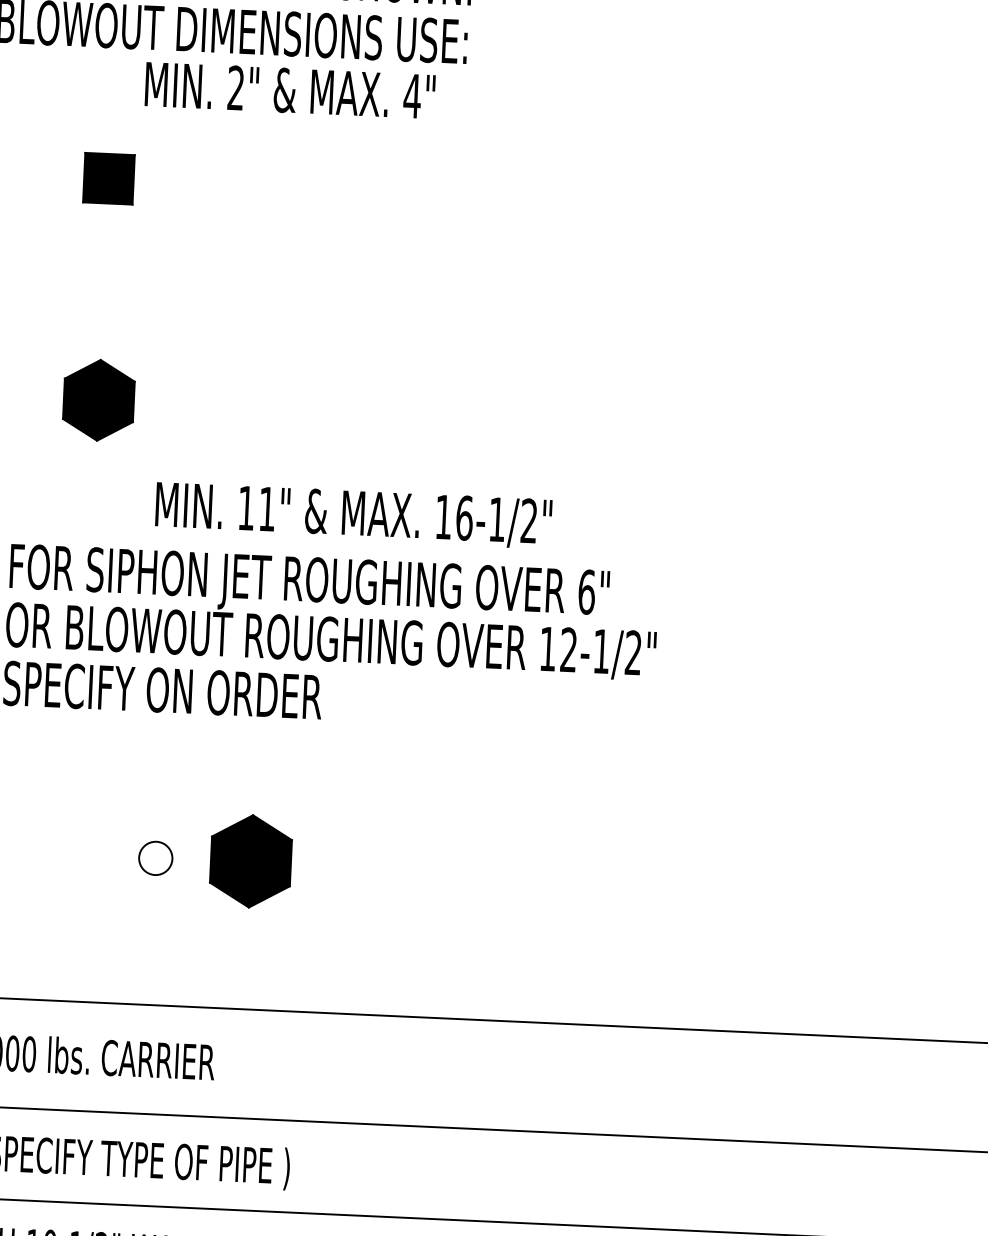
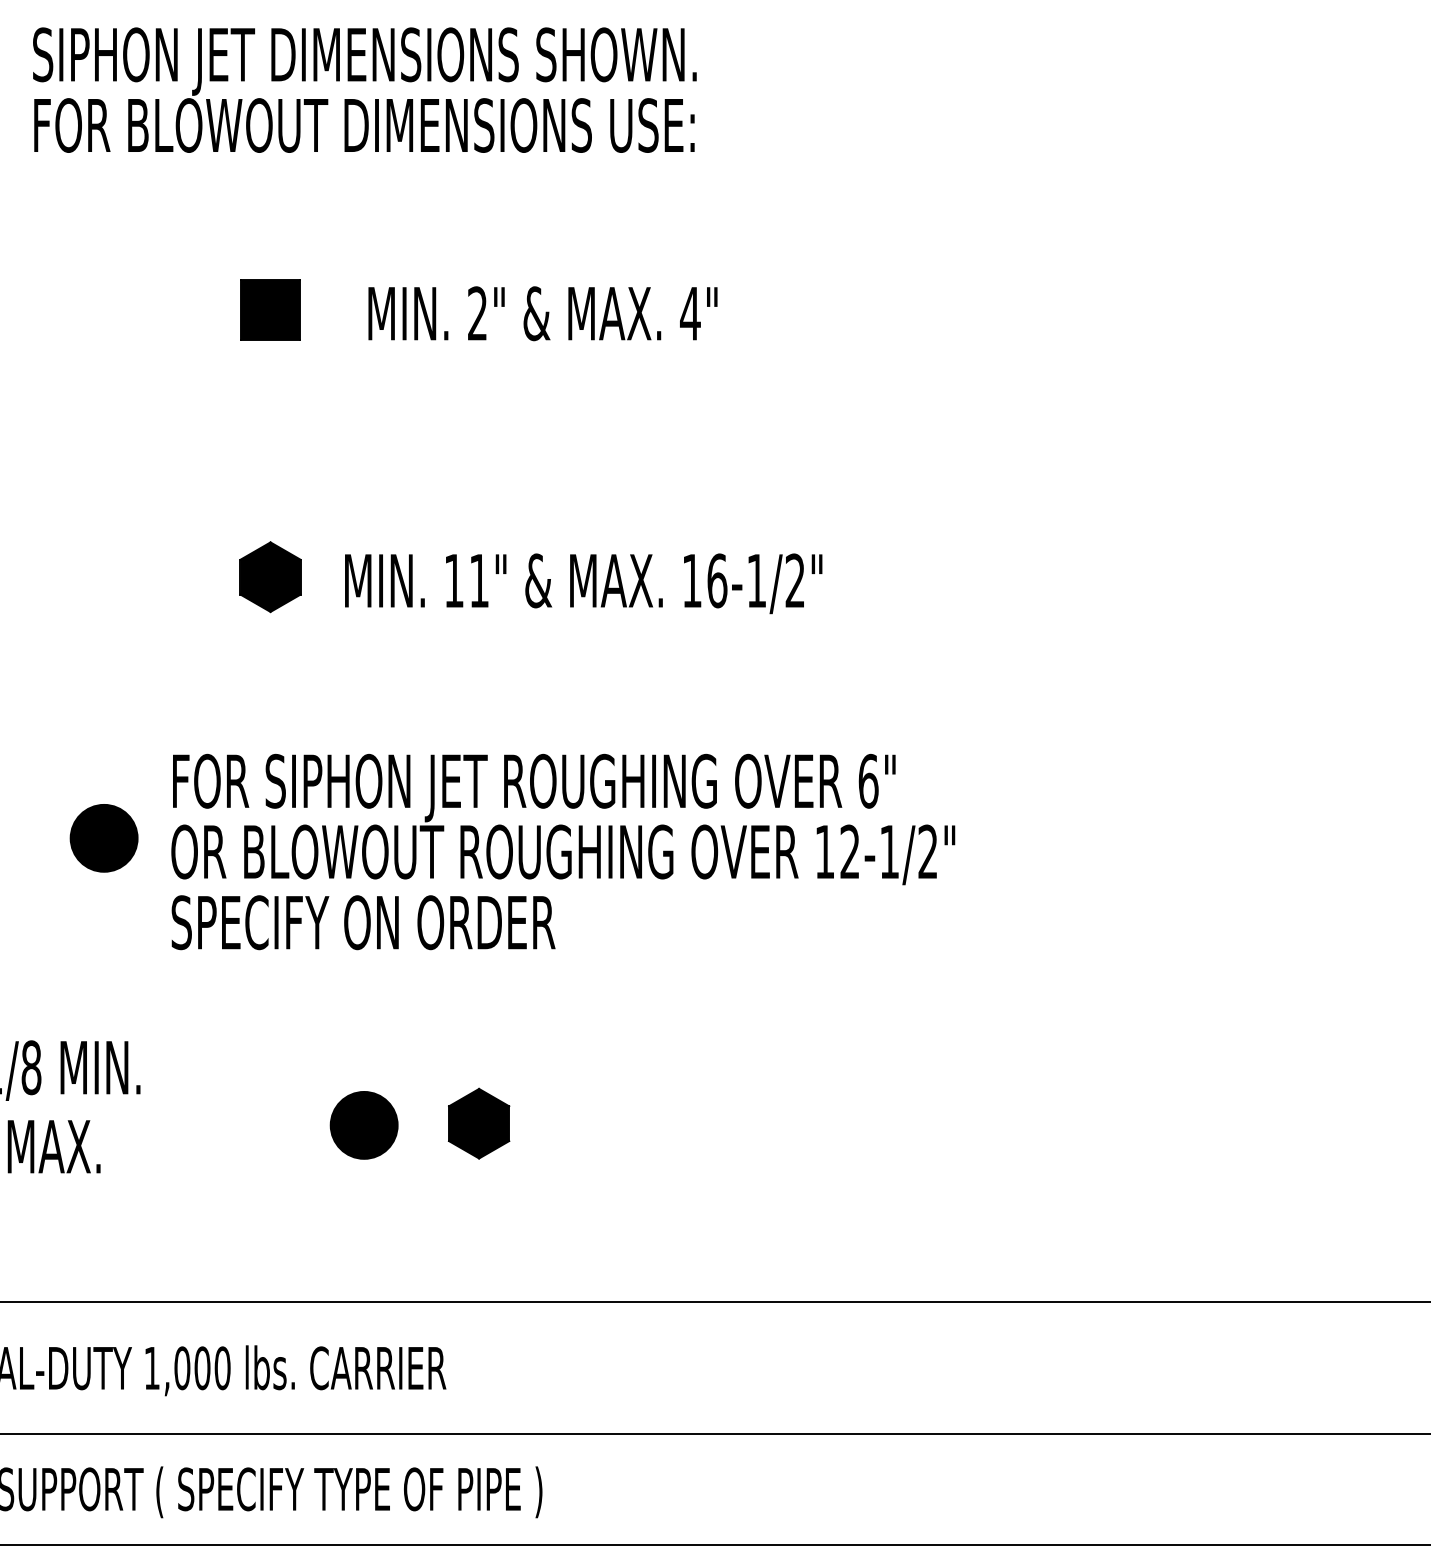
text: (289, 90) -> (542, 313), moved
part: (98, 400) -> (270, 577), size x0.71
text: (353, 515) -> (583, 583), moved
part: (155, 858) -> (363, 1125), size x1.67
part: (251, 861) -> (479, 1123), size x0.62

